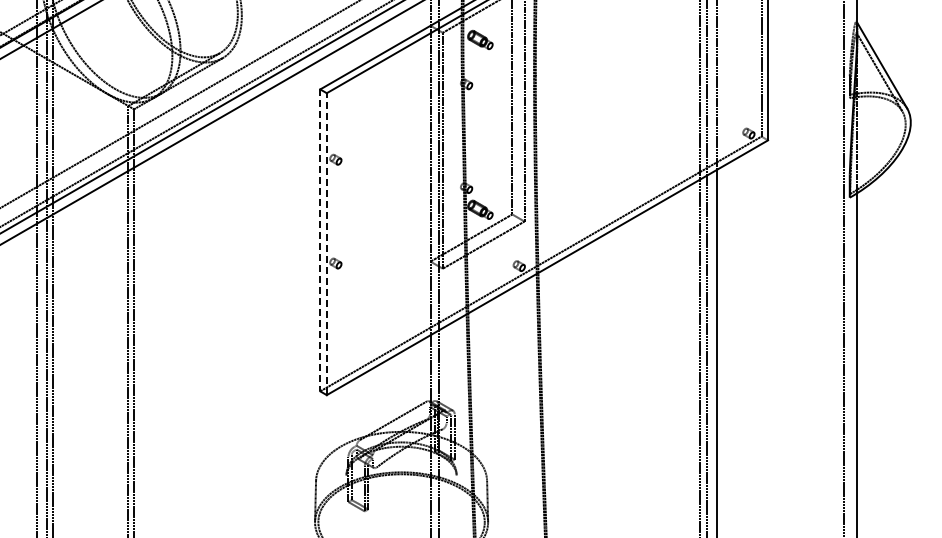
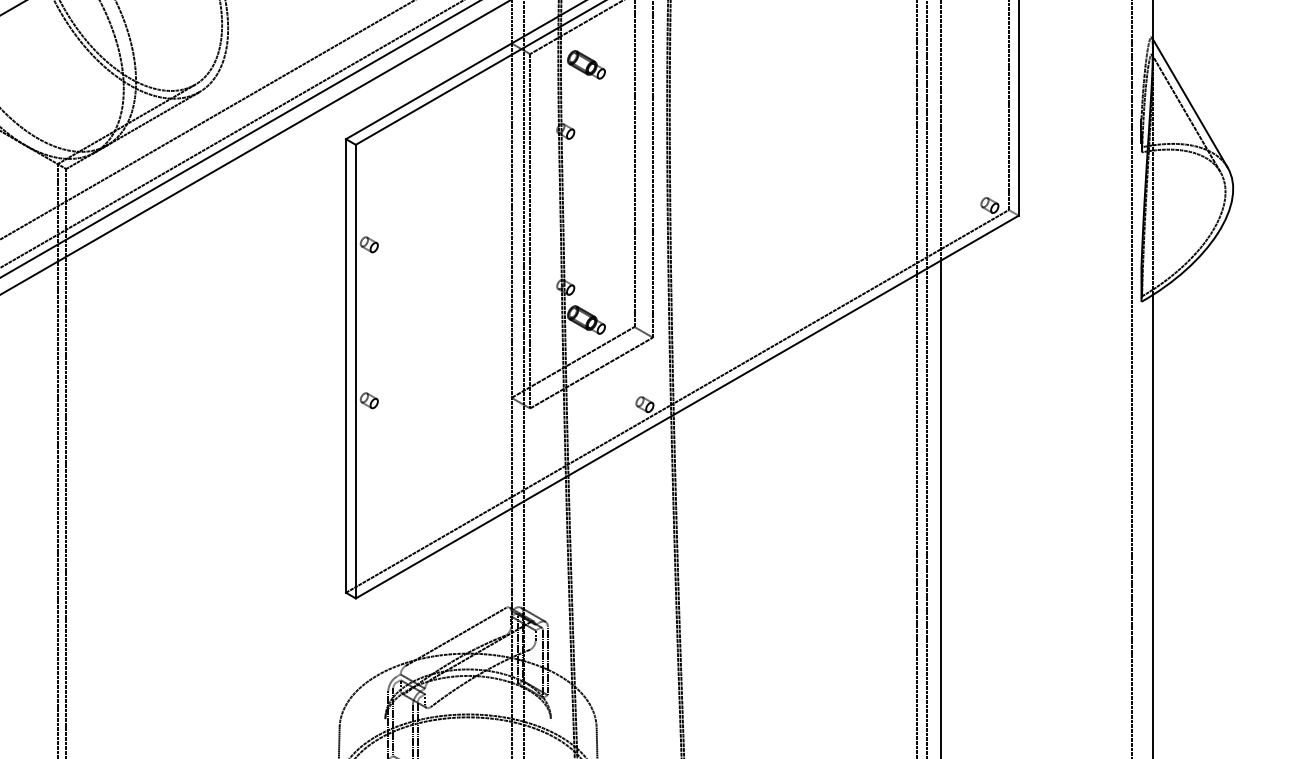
line: (320, 240) -> (346, 366), dashed -> solid
line: (326, 244) -> (355, 372), dashed -> solid

